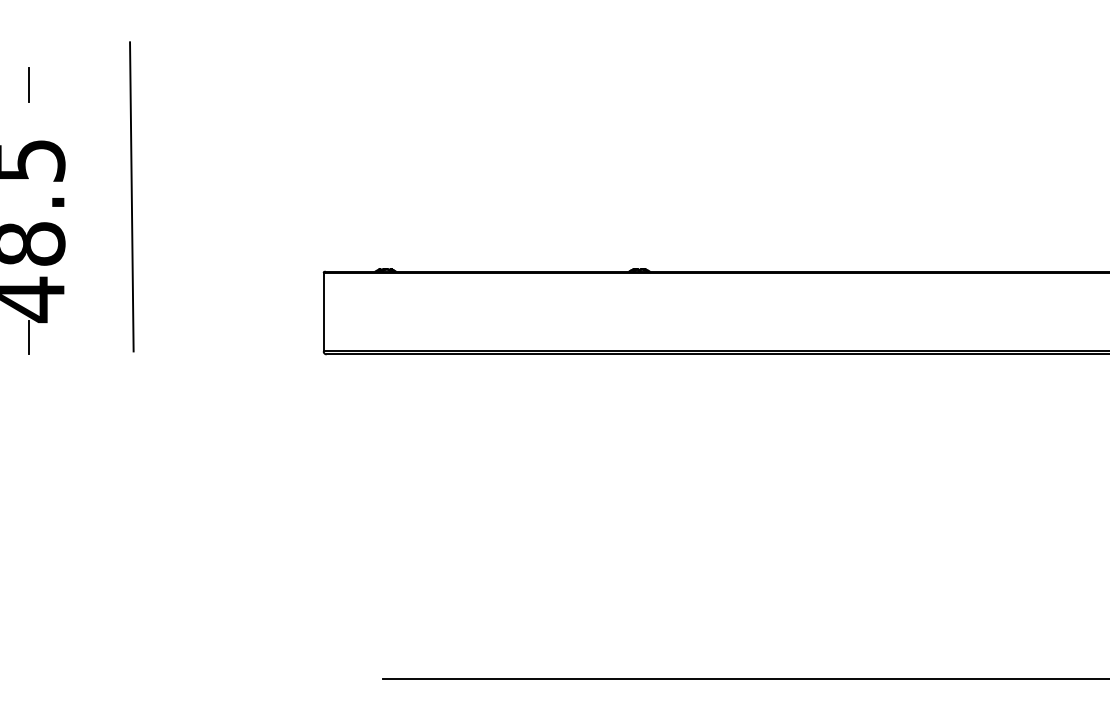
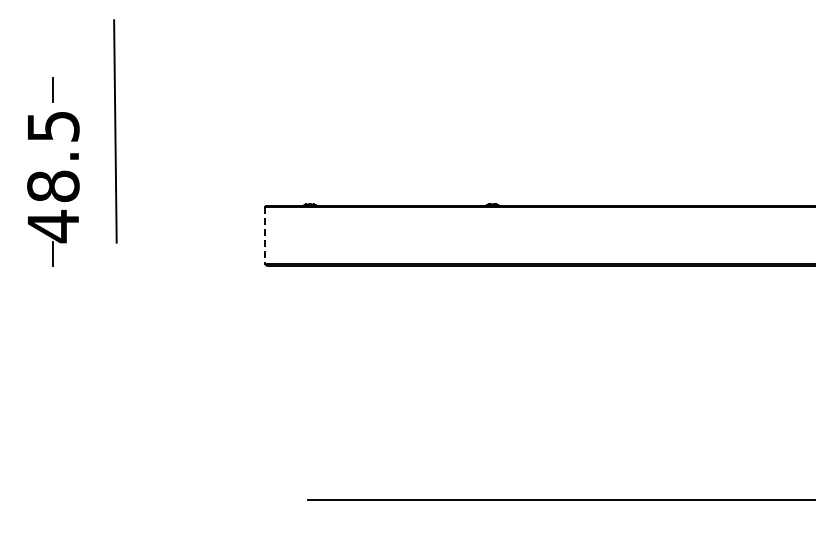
line: (27, 84) -> (52, 89), moved
line: (131, 196) -> (115, 131), moved
line: (323, 312) -> (265, 235), solid -> dashed

